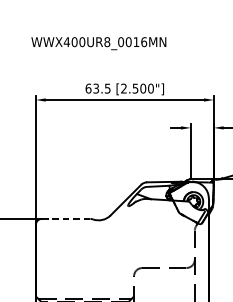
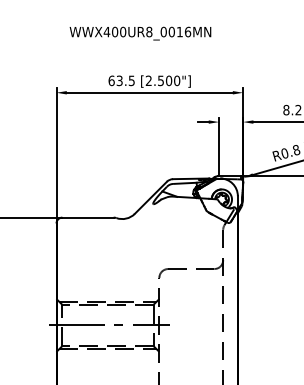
text: (98, 43) -> (140, 33), moved
line: (66, 218) -> (88, 217), dashed -> solid

